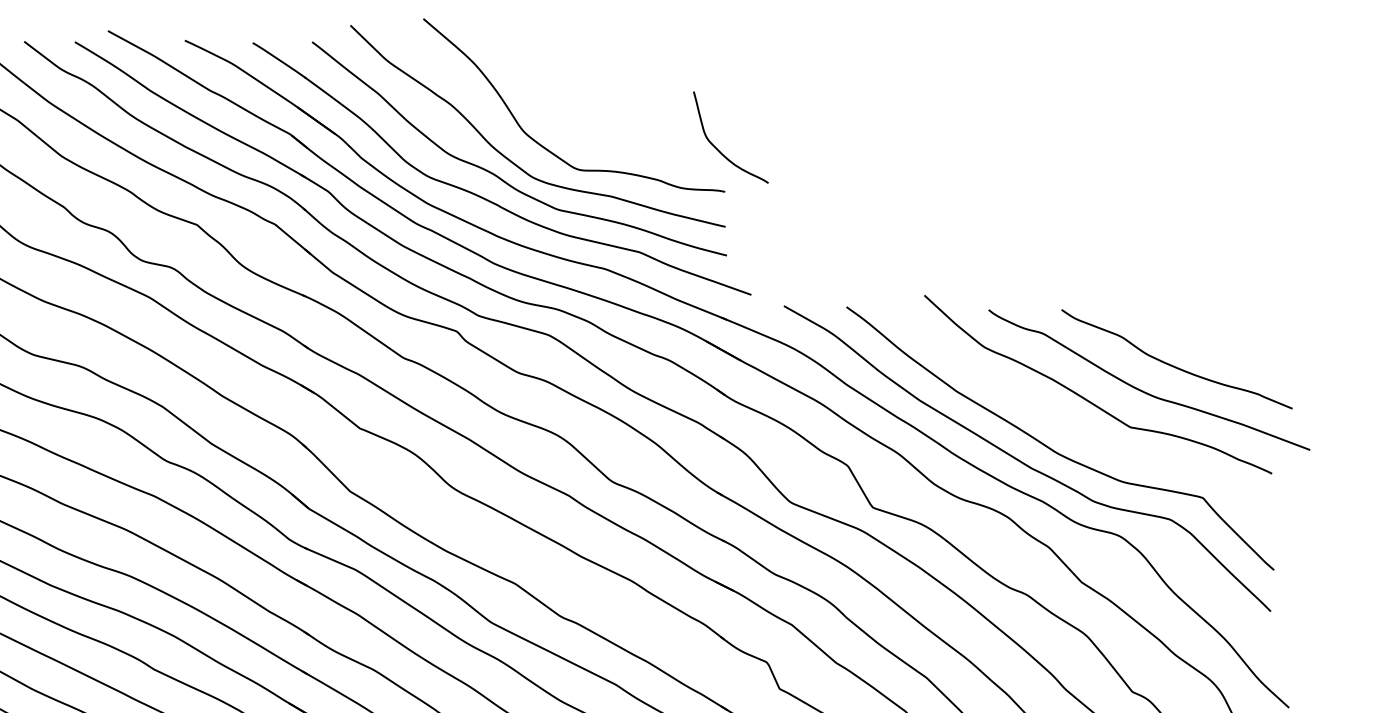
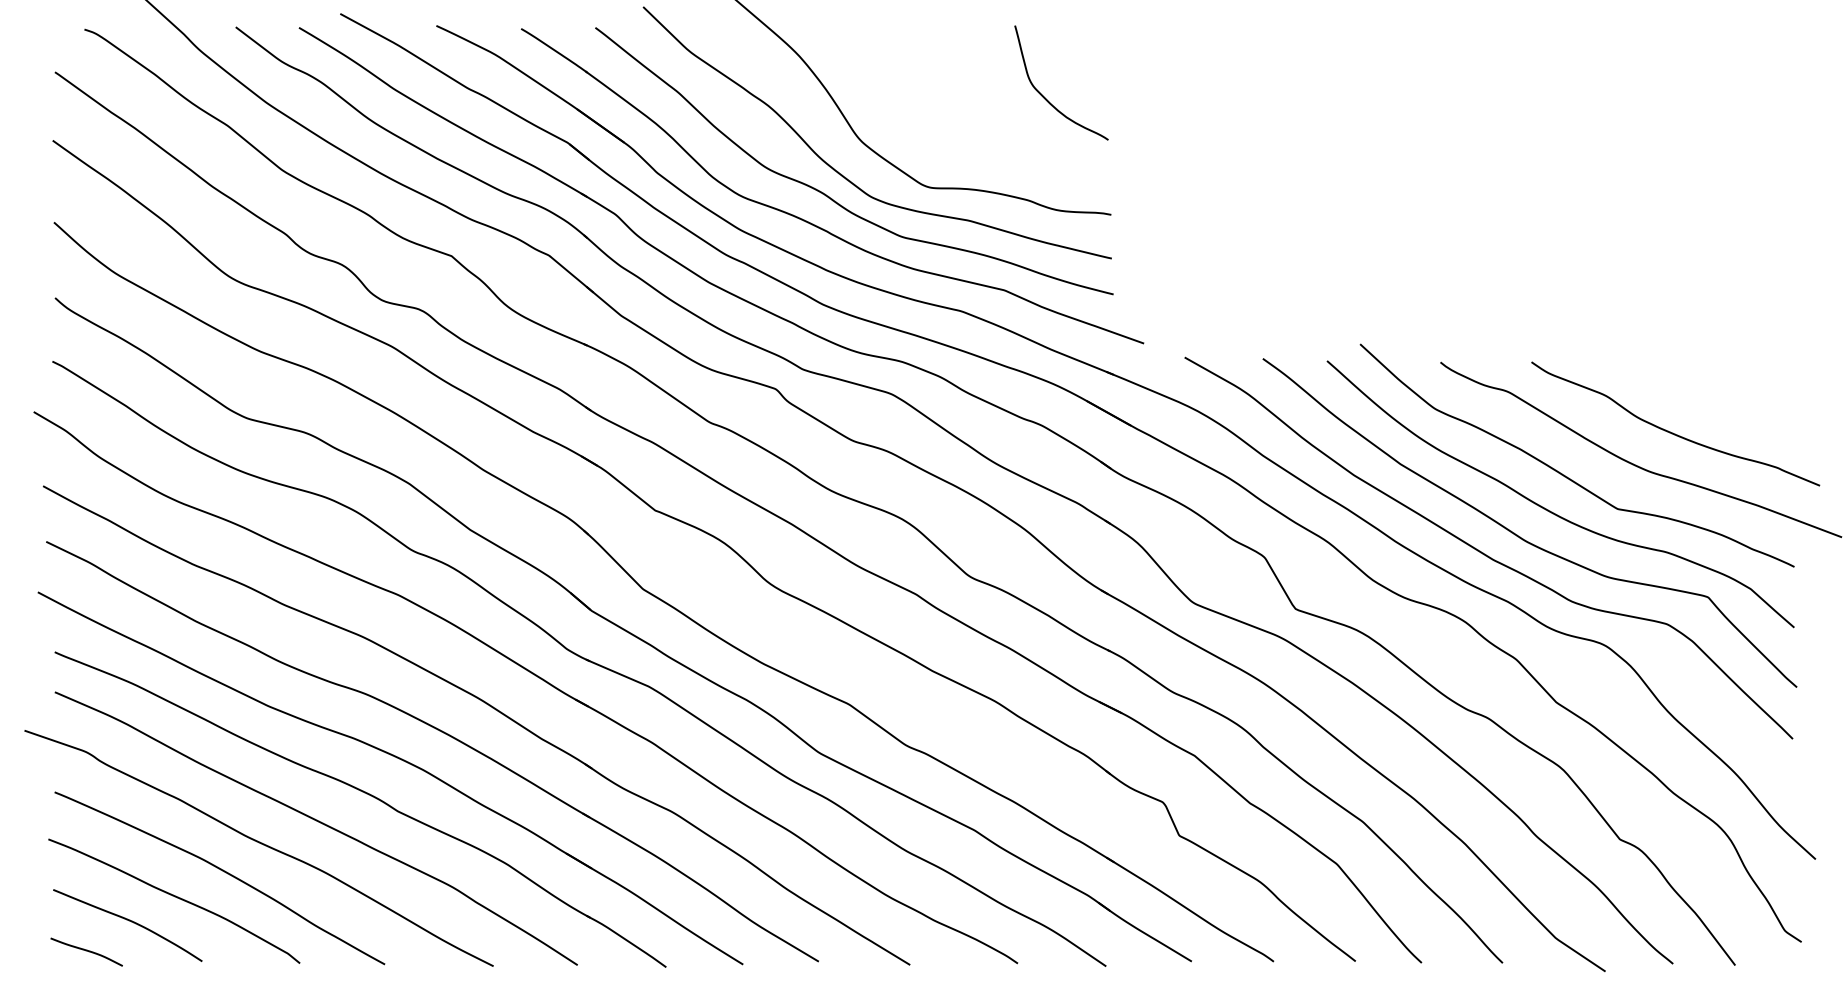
curve: (718, 149) -> (1045, 97), moved
curve: (1078, 429) -> (1552, 511), added

